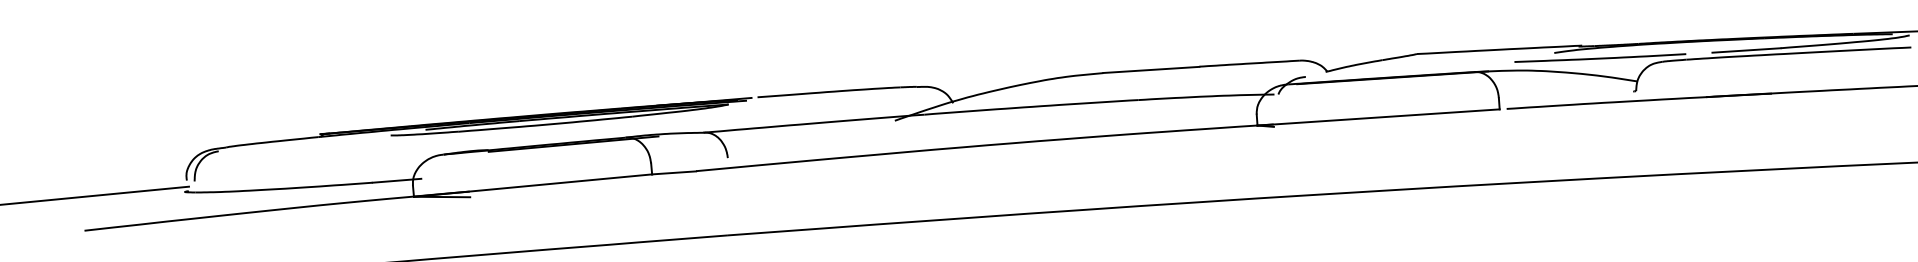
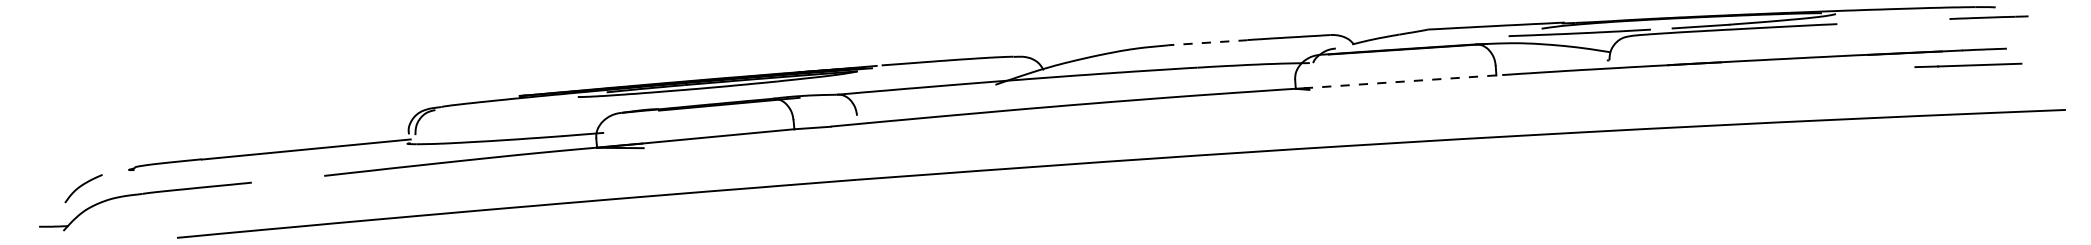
line: (1150, 69) -> (1207, 42), solid -> dashed
line: (1379, 117) -> (1396, 82), solid -> dashed

